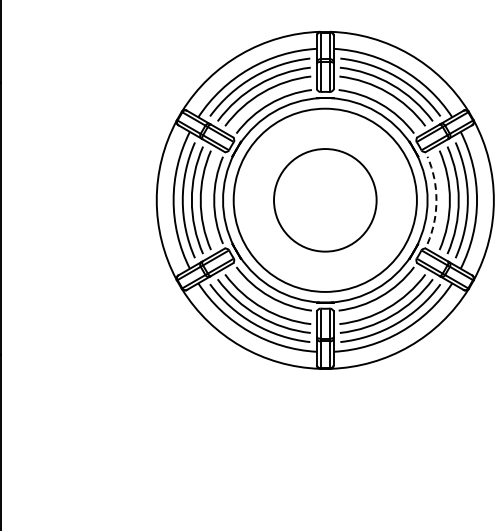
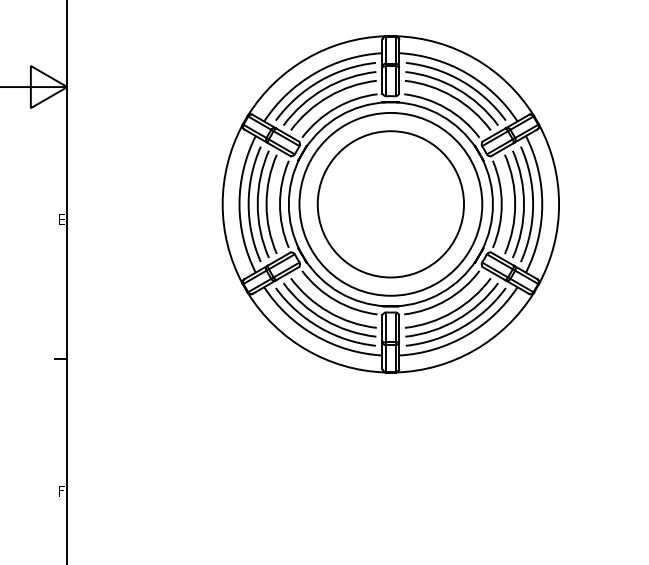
circle: (324, 200) -> (390, 204), size x1.43
arc: (436, 200) -> (501, 204), dashed -> solid

